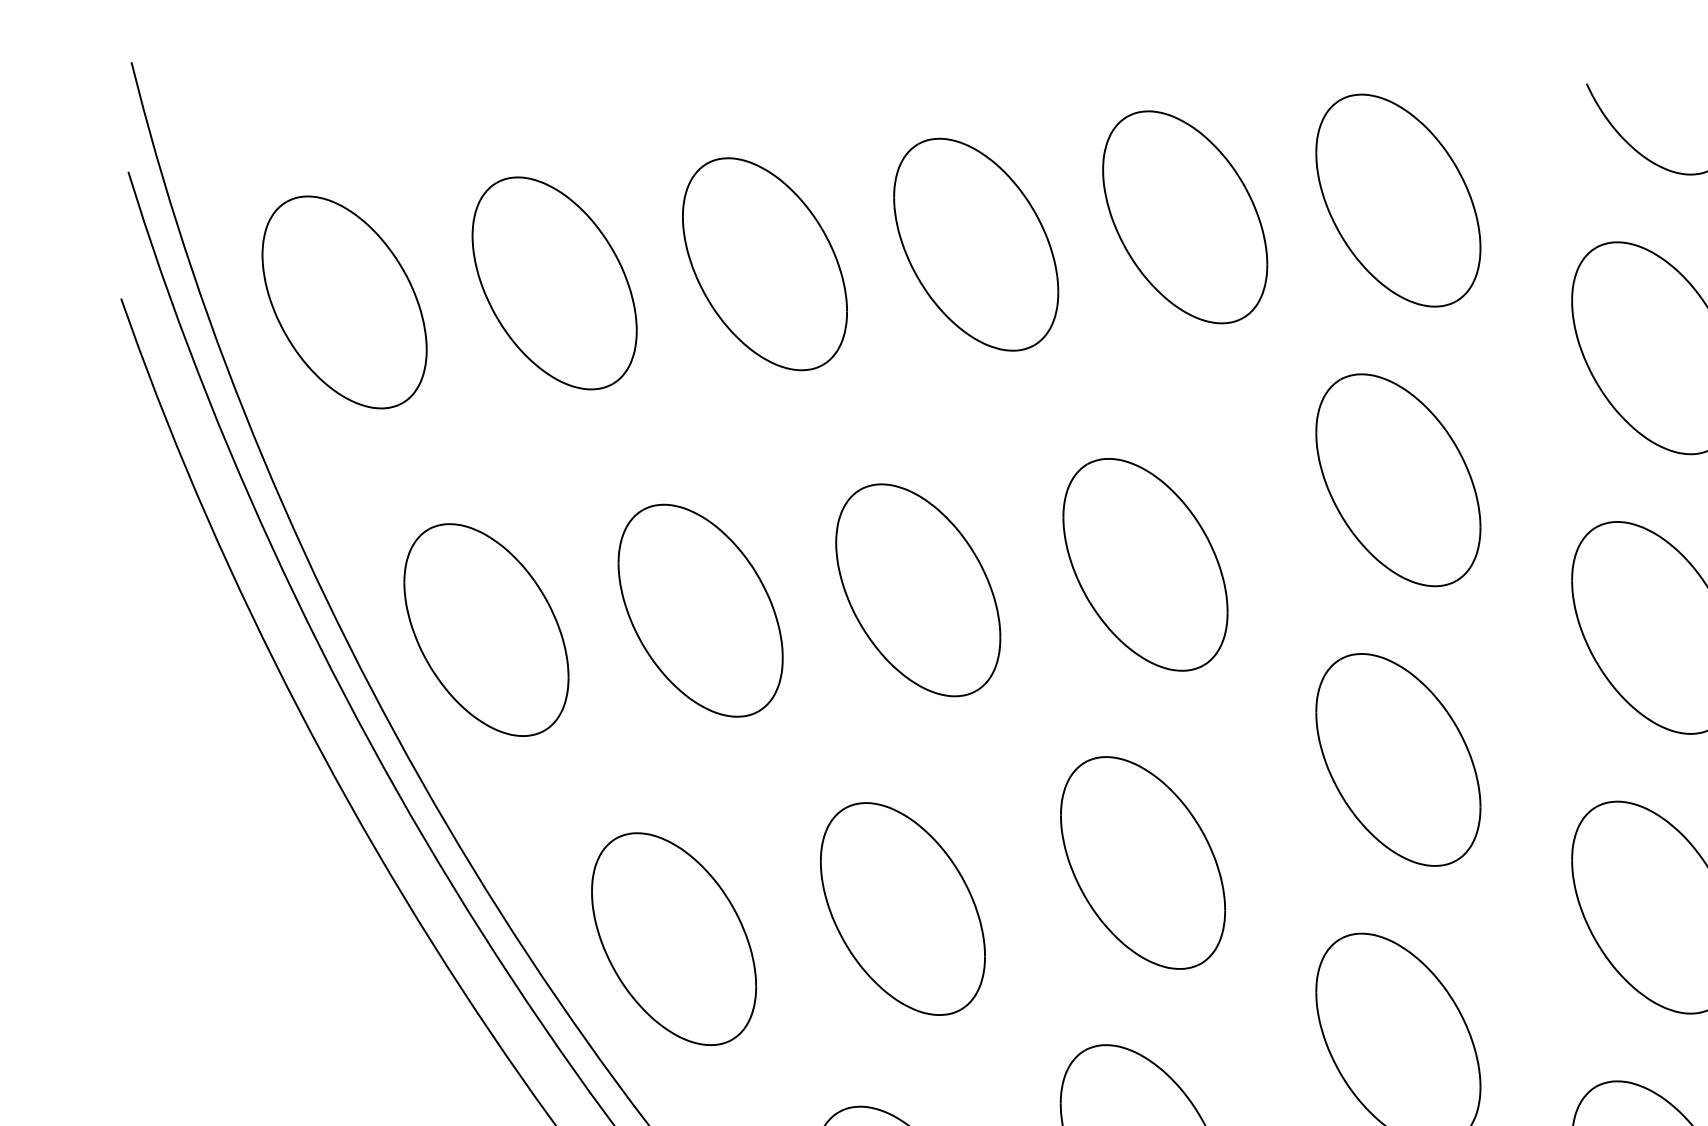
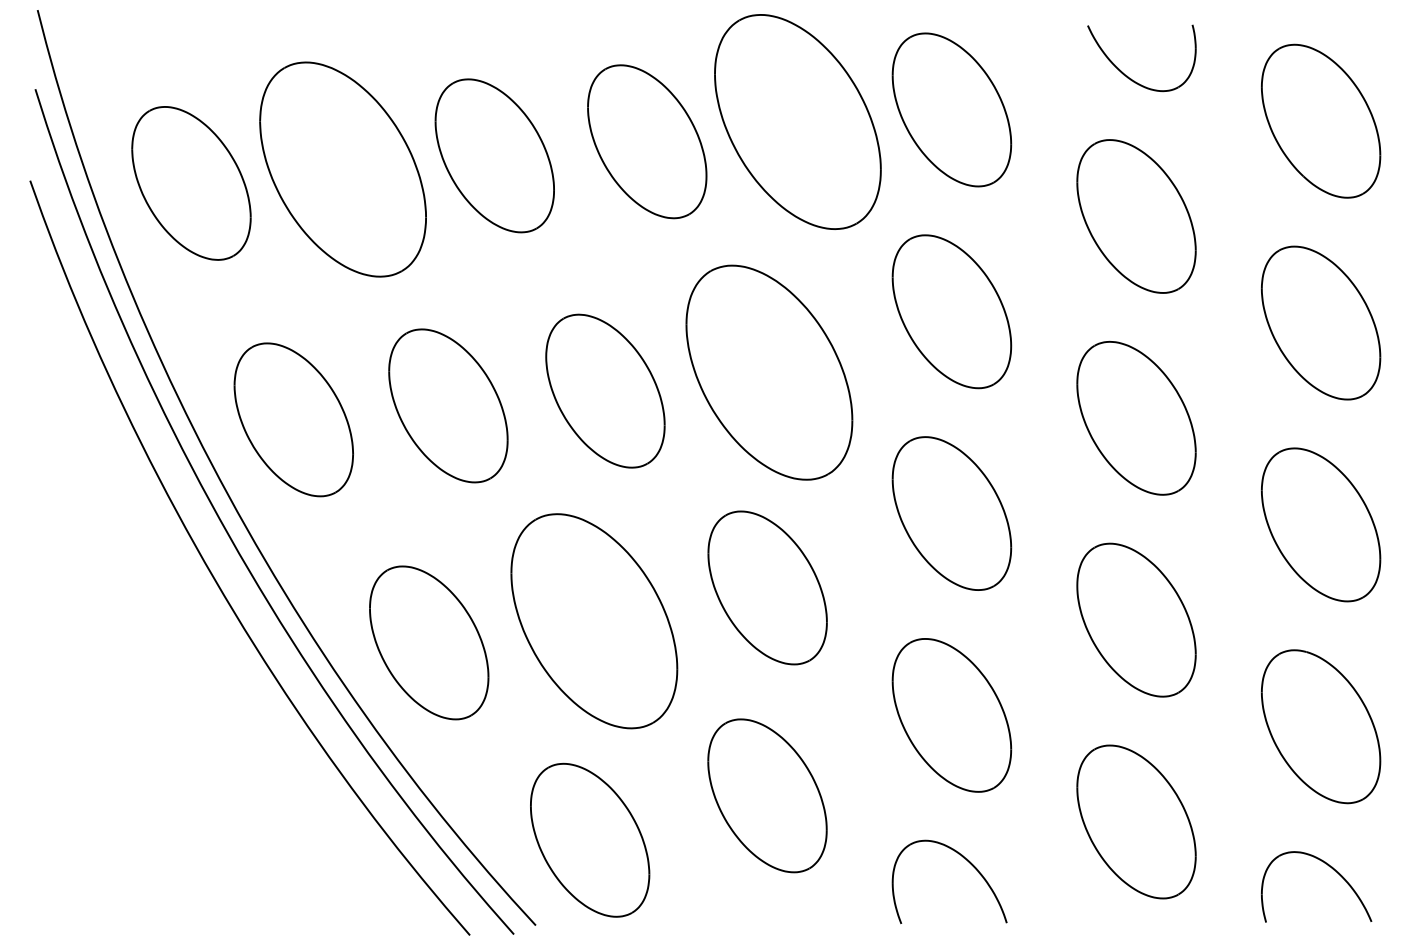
part: (1185, 216) -> (798, 121), size x1.4
part: (553, 283) -> (342, 169), size x1.4
part: (1145, 564) -> (769, 372), size x1.4
part: (903, 908) -> (594, 620), size x1.4

